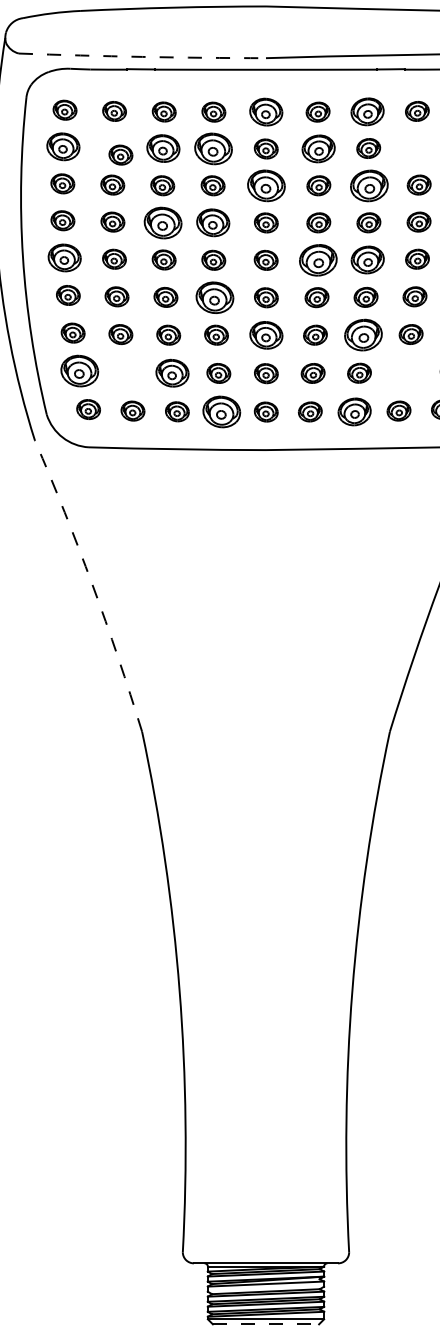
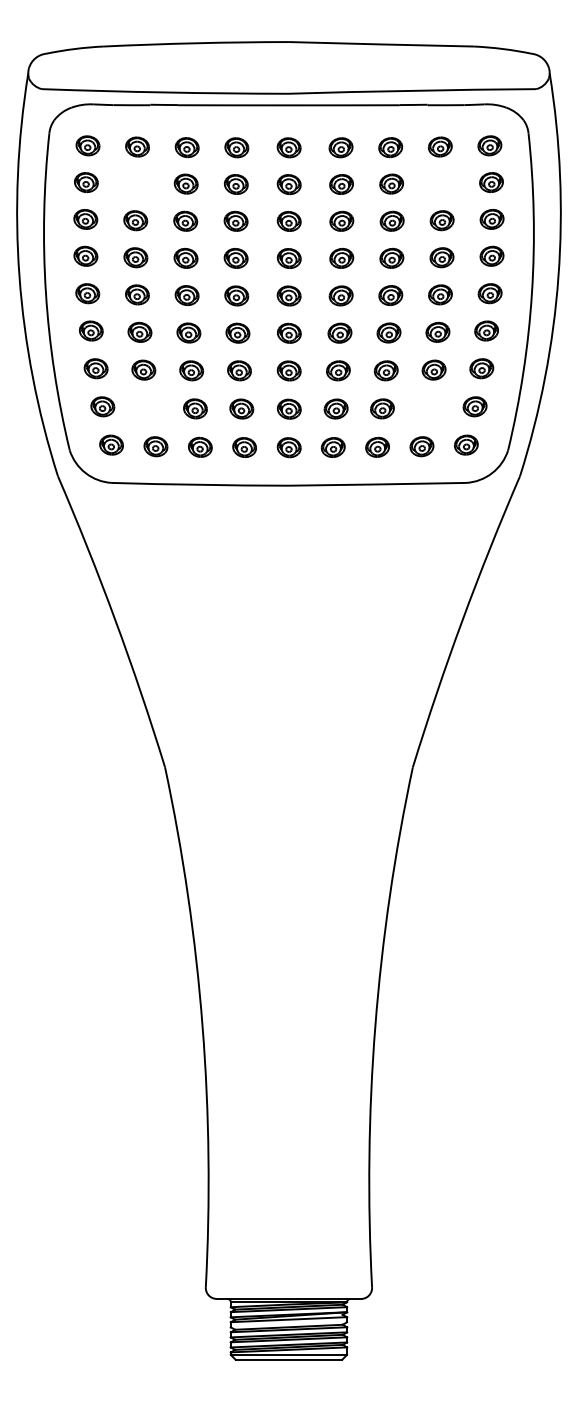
arc: (142, 56) -> (165, 92), dashed -> solid
part: (265, 111) -> (288, 147), size x0.71
part: (367, 111) -> (390, 147), size x0.71
part: (63, 146) -> (86, 182), size x0.71
part: (162, 147) -> (185, 183), size x0.71
part: (212, 148) -> (235, 184), size x0.62
part: (318, 148) -> (341, 184), size x0.71
part: (120, 154) -> (143, 190), removed
part: (368, 184) -> (391, 220), size x0.62
part: (265, 185) -> (288, 221), size x0.62
part: (162, 221) -> (185, 257), size x0.62
part: (212, 222) -> (235, 258), size x0.71
part: (64, 257) -> (87, 293), size x0.71
part: (317, 259) -> (340, 295), size x0.62
part: (367, 259) -> (390, 295), size x0.71
part: (214, 296) -> (237, 332), size x0.62
part: (265, 334) -> (288, 370), size x0.71
part: (362, 334) -> (385, 370), size x0.62
part: (79, 370) -> (102, 406), size x0.62
part: (172, 372) -> (195, 408), size x0.71
part: (354, 410) -> (377, 446), size x0.71
part: (221, 411) -> (244, 447), size x0.62
arc: (92, 584) -> (115, 620), dashed -> solid
line: (266, 1323) -> (289, 1359), dashed -> solid

